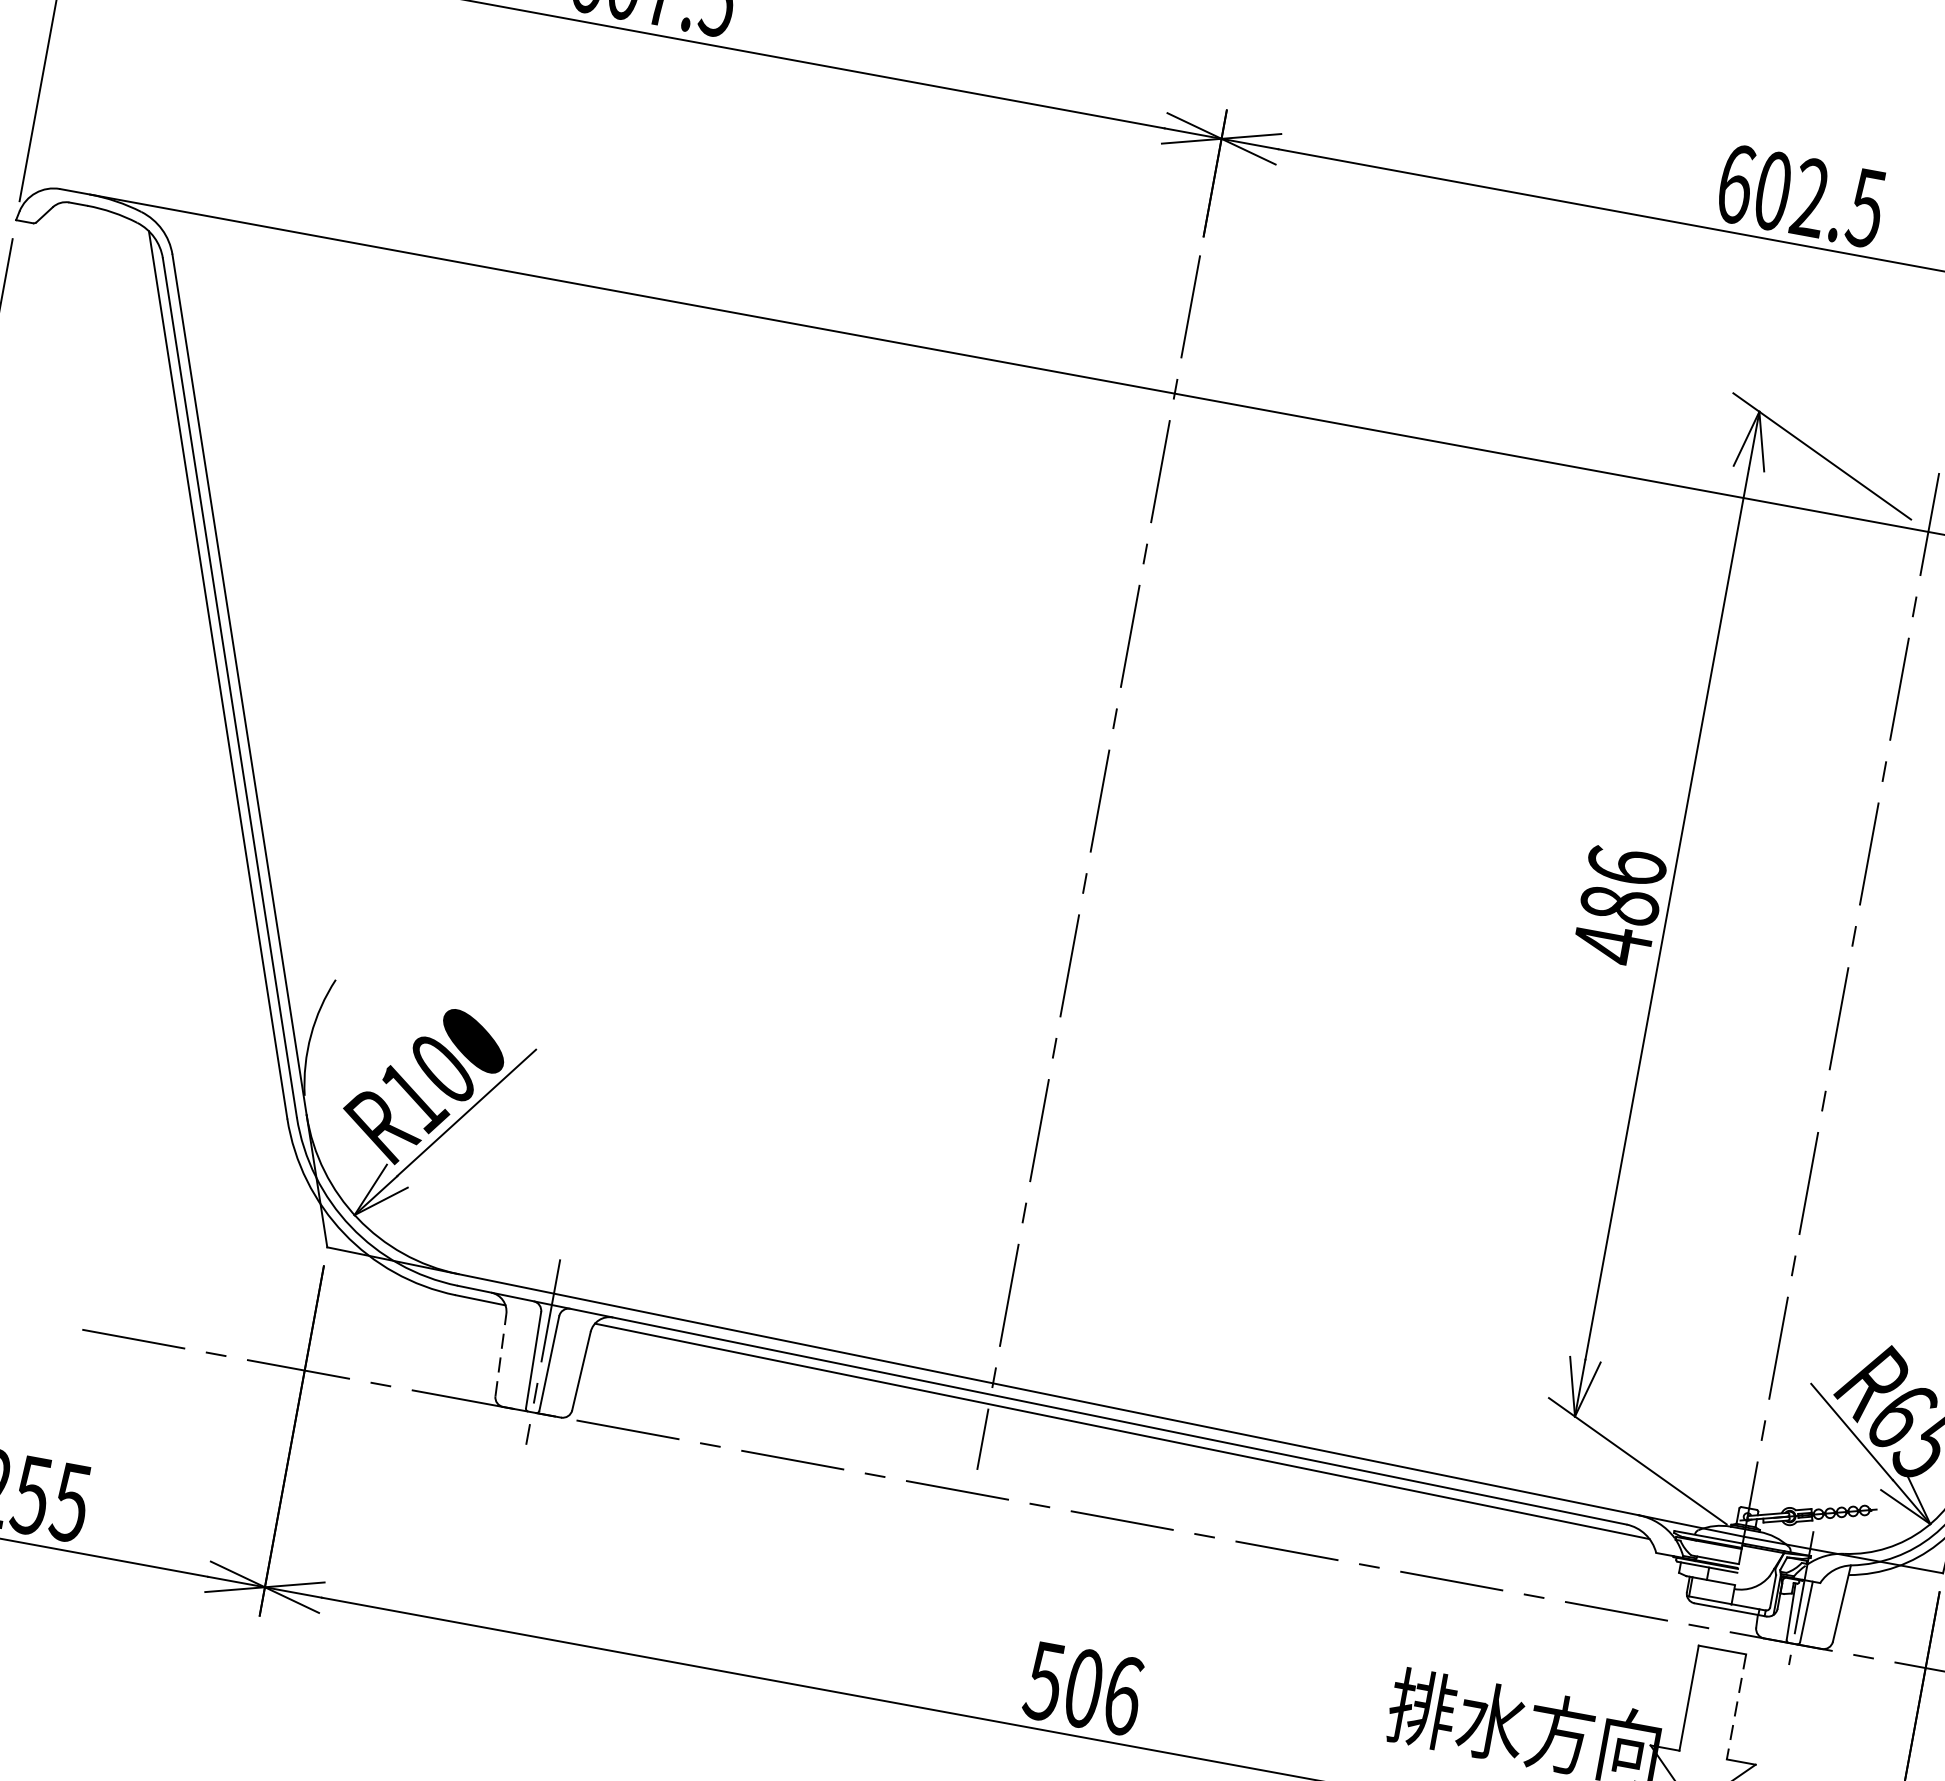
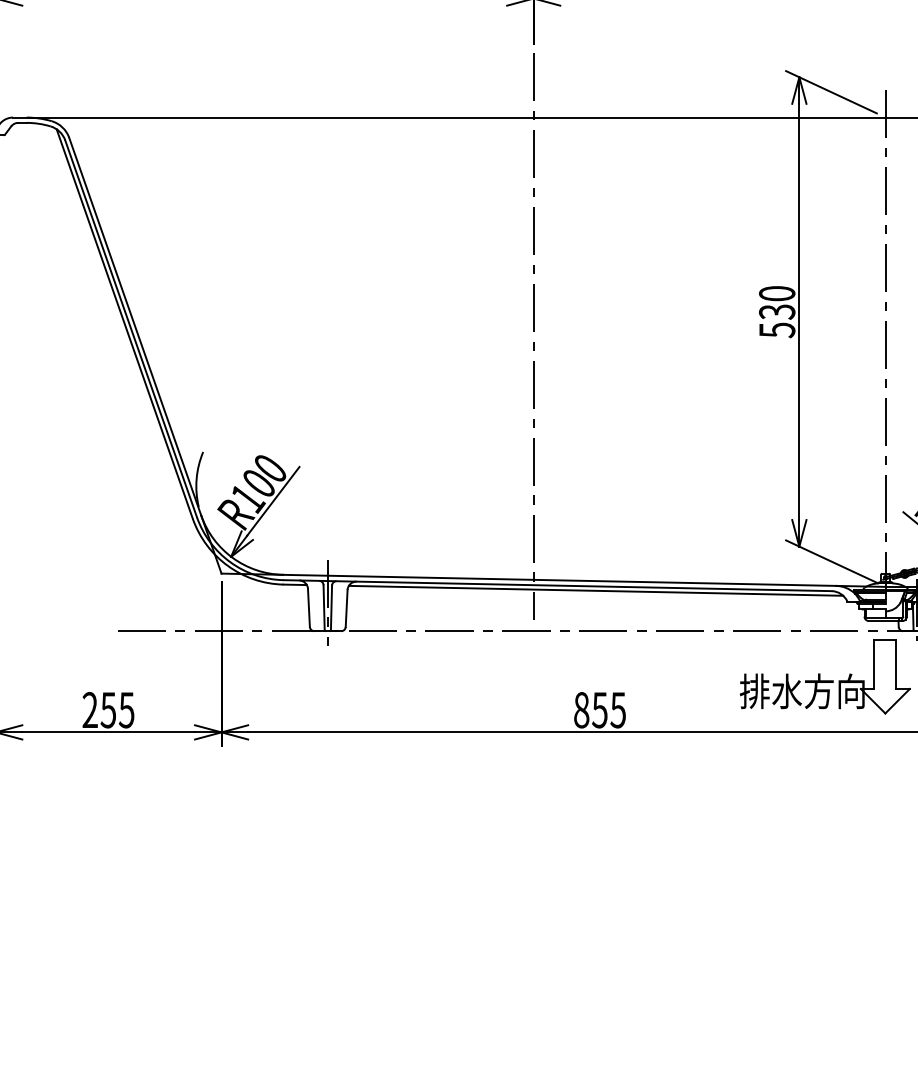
text: (1620, 906) -> (777, 312), 486 -> 530
line: (500, 1354) -> (308, 607), dashed -> solid
text: (1082, 1688) -> (599, 710), 506 -> 855
line: (1736, 1707) -> (896, 664), dashed -> solid

